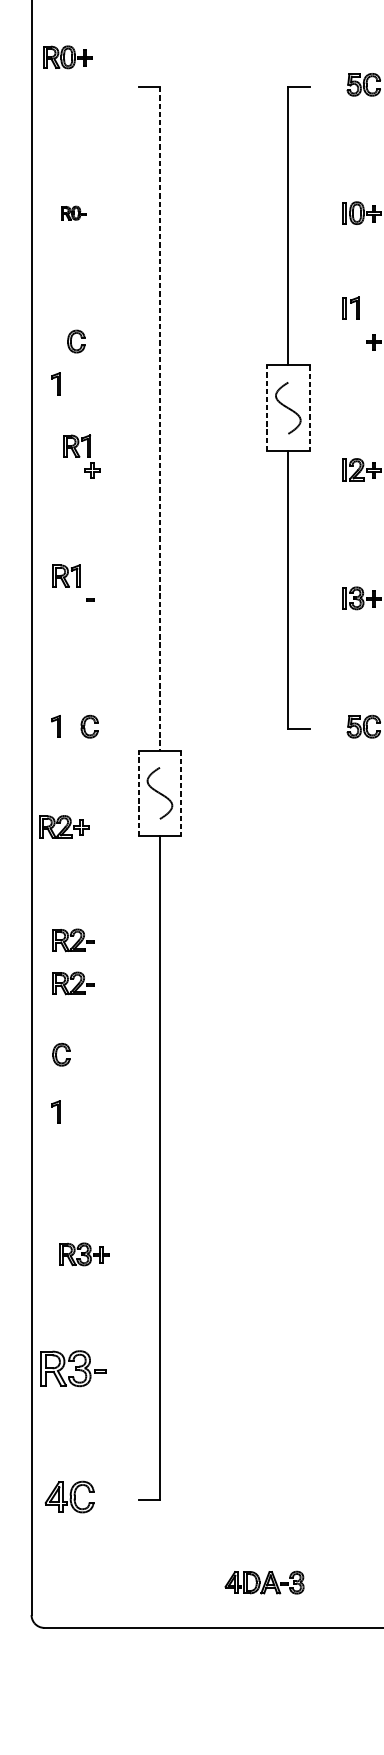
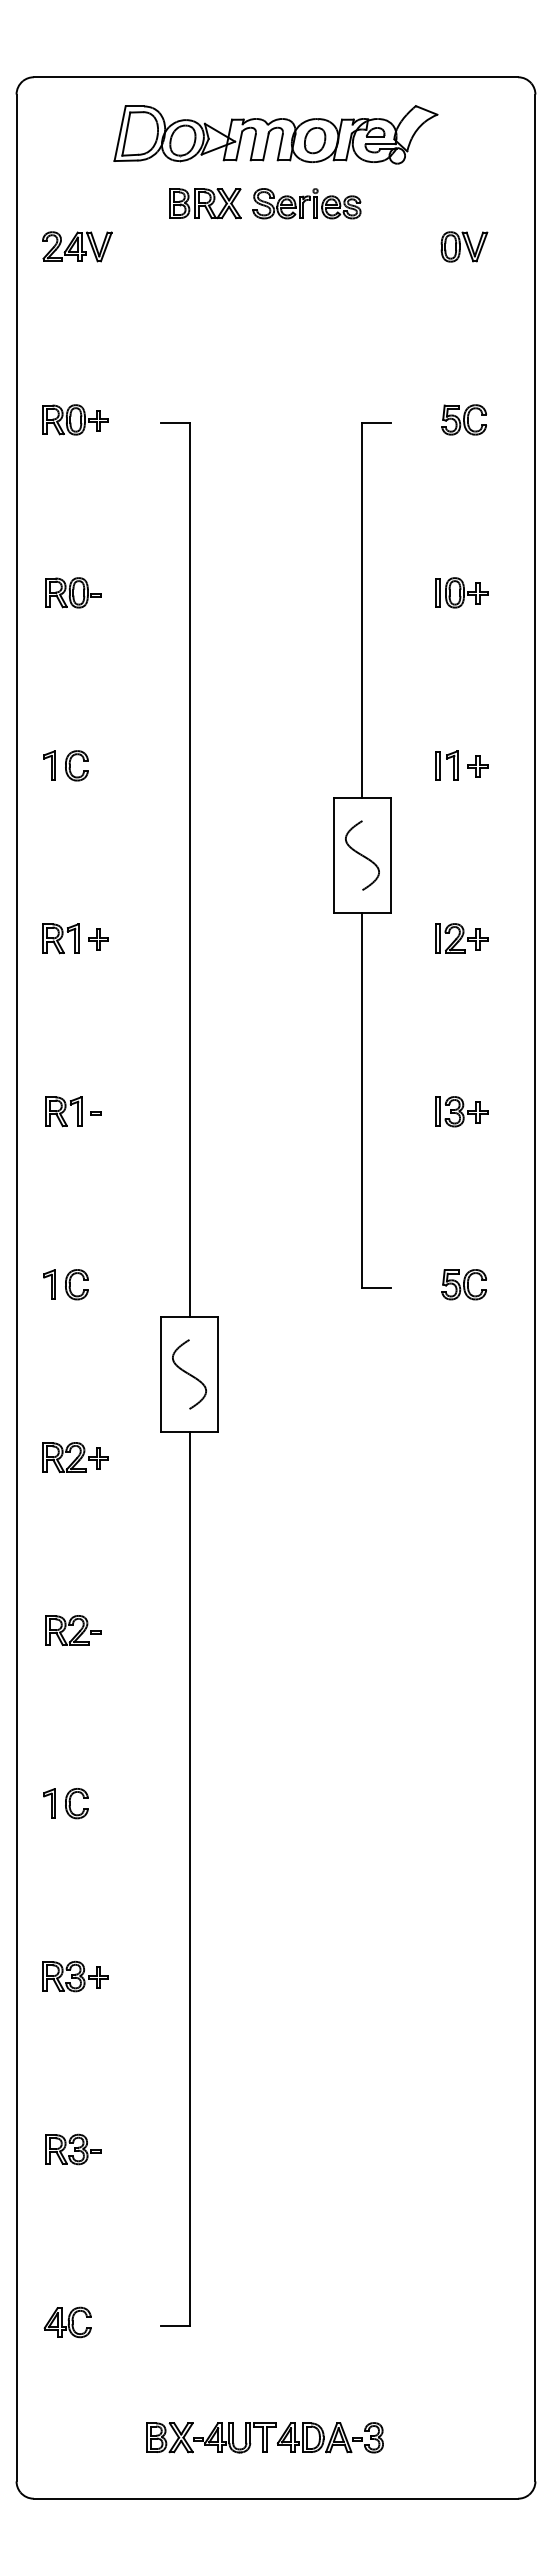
part: (67, 57) -> (75, 419), moved
part: (73, 212) -> (73, 592), size x1.67
part: (350, 307) -> (446, 765), moved
part: (56, 383) -> (49, 765), moved
line: (266, 408) -> (333, 855), dashed -> solid
line: (309, 408) -> (391, 855), dashed -> solid
line: (159, 419) -> (189, 870), dashed -> solid
part: (76, 446) -> (60, 938), moved
part: (66, 575) -> (63, 1111), moved
part: (89, 726) -> (76, 1284), moved
line: (138, 793) -> (160, 1374), dashed -> solid
line: (181, 793) -> (218, 1374), dashed -> solid
part: (64, 826) -> (75, 1457), moved
part: (73, 940) -> (73, 1572), removed
part: (61, 1054) -> (76, 1803), moved
part: (84, 1254) -> (75, 1976), moved
part: (73, 1368) -> (73, 2149), size x0.62
part: (69, 1497) -> (67, 2322), size x0.71
part: (176, 1582) -> (211, 2437), added

